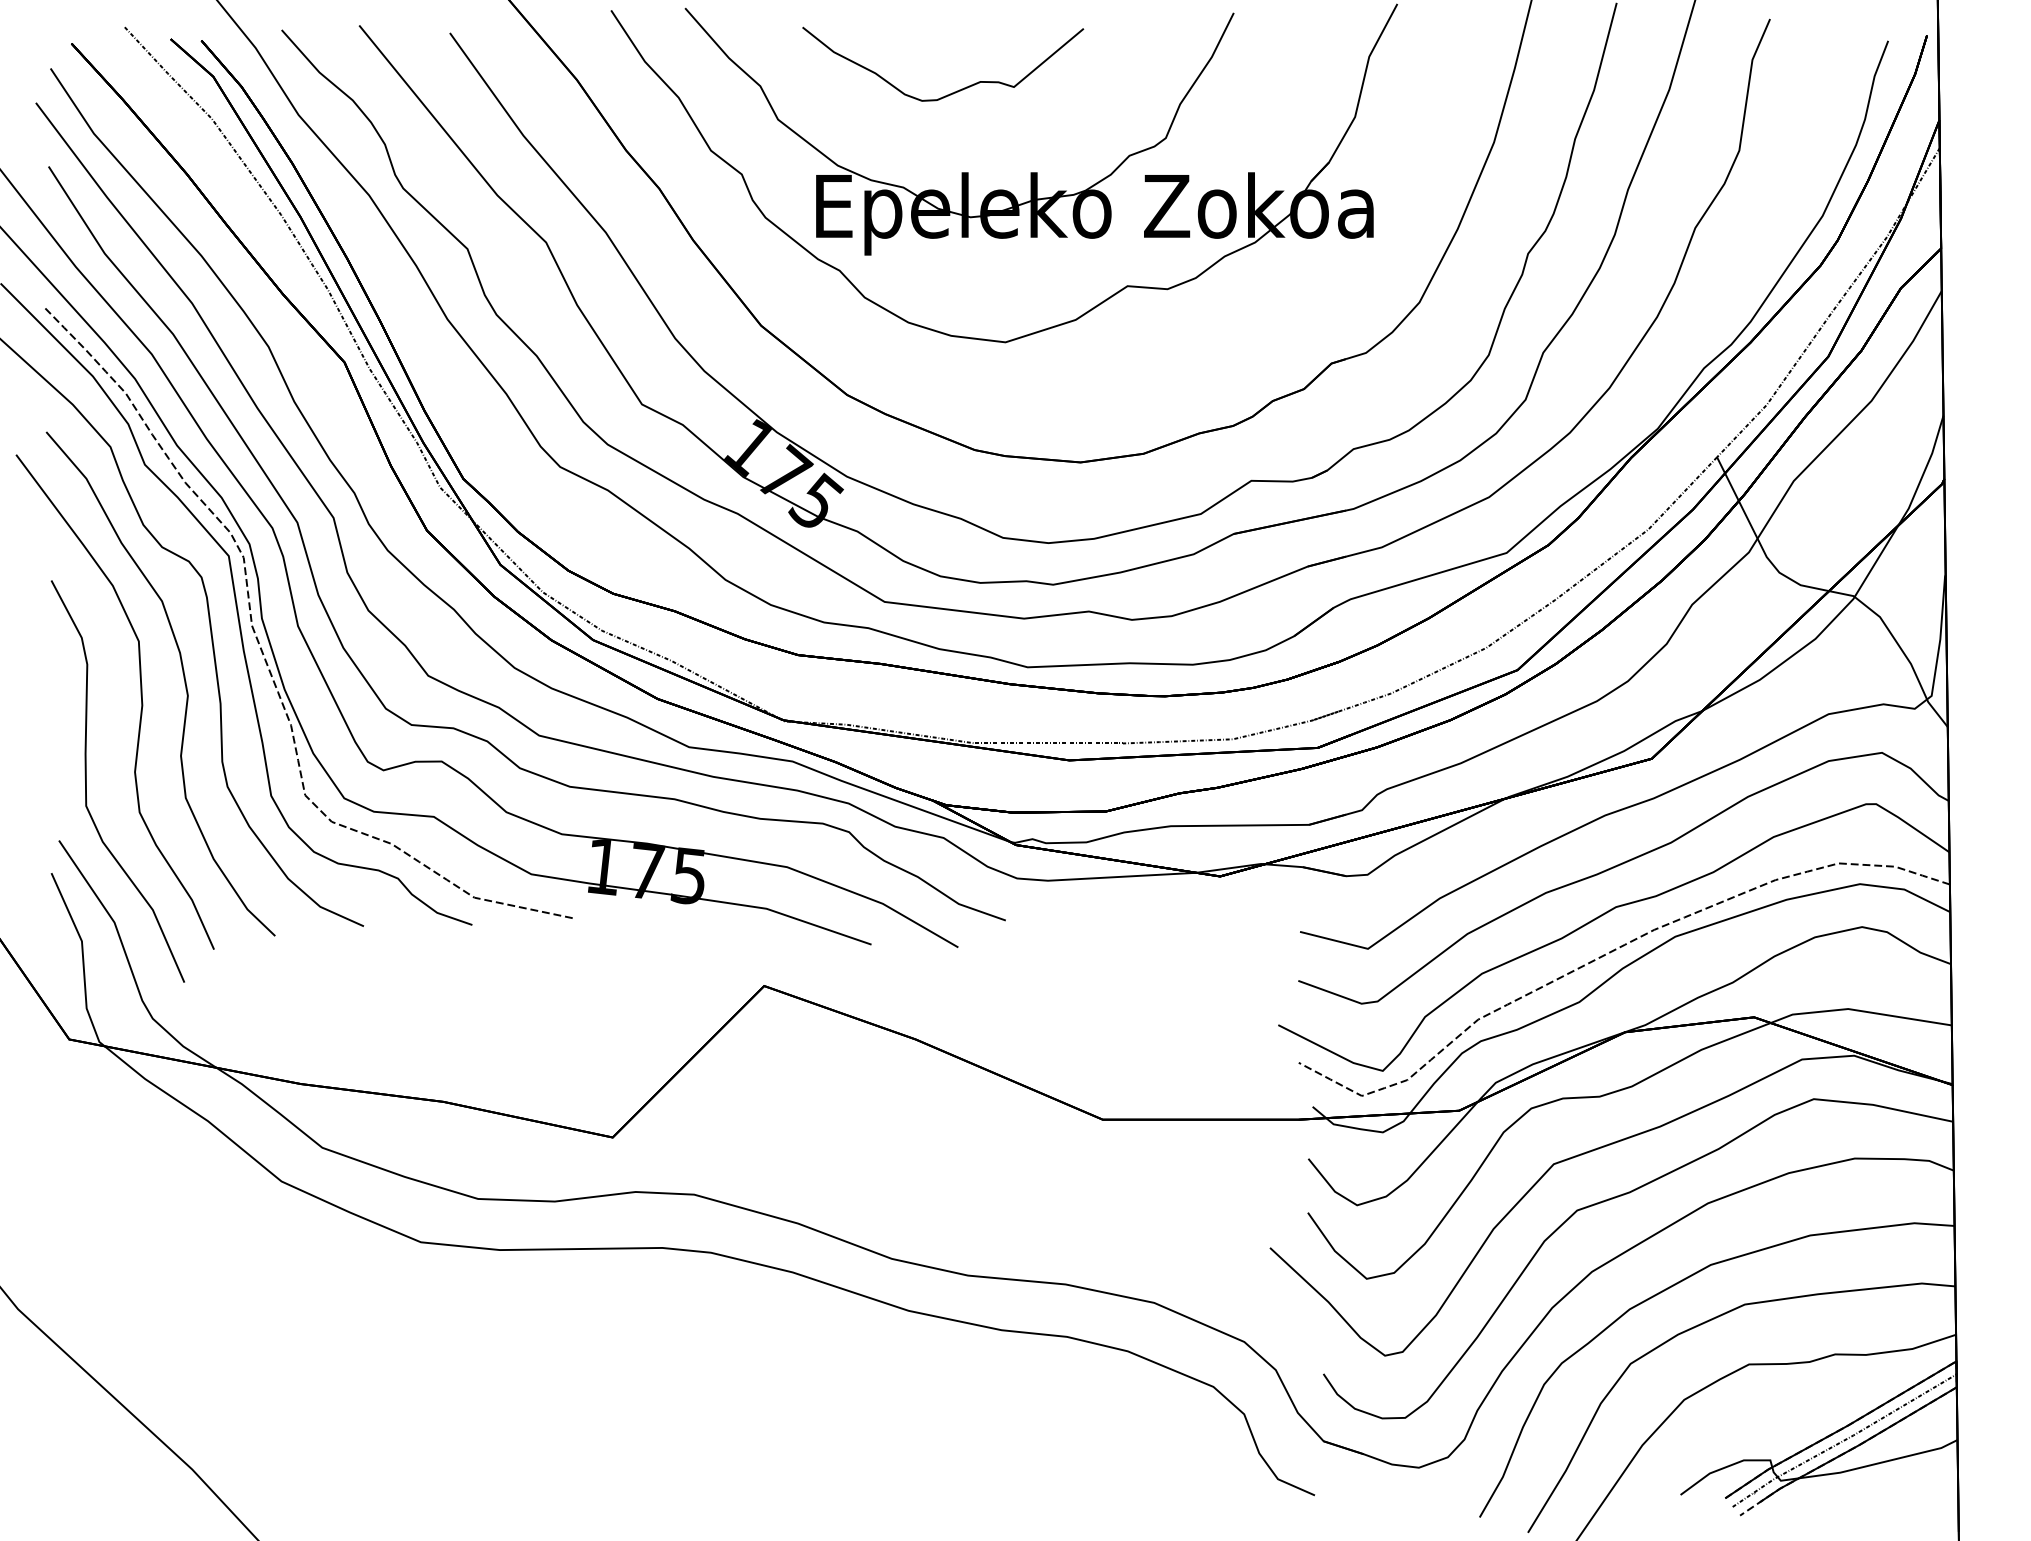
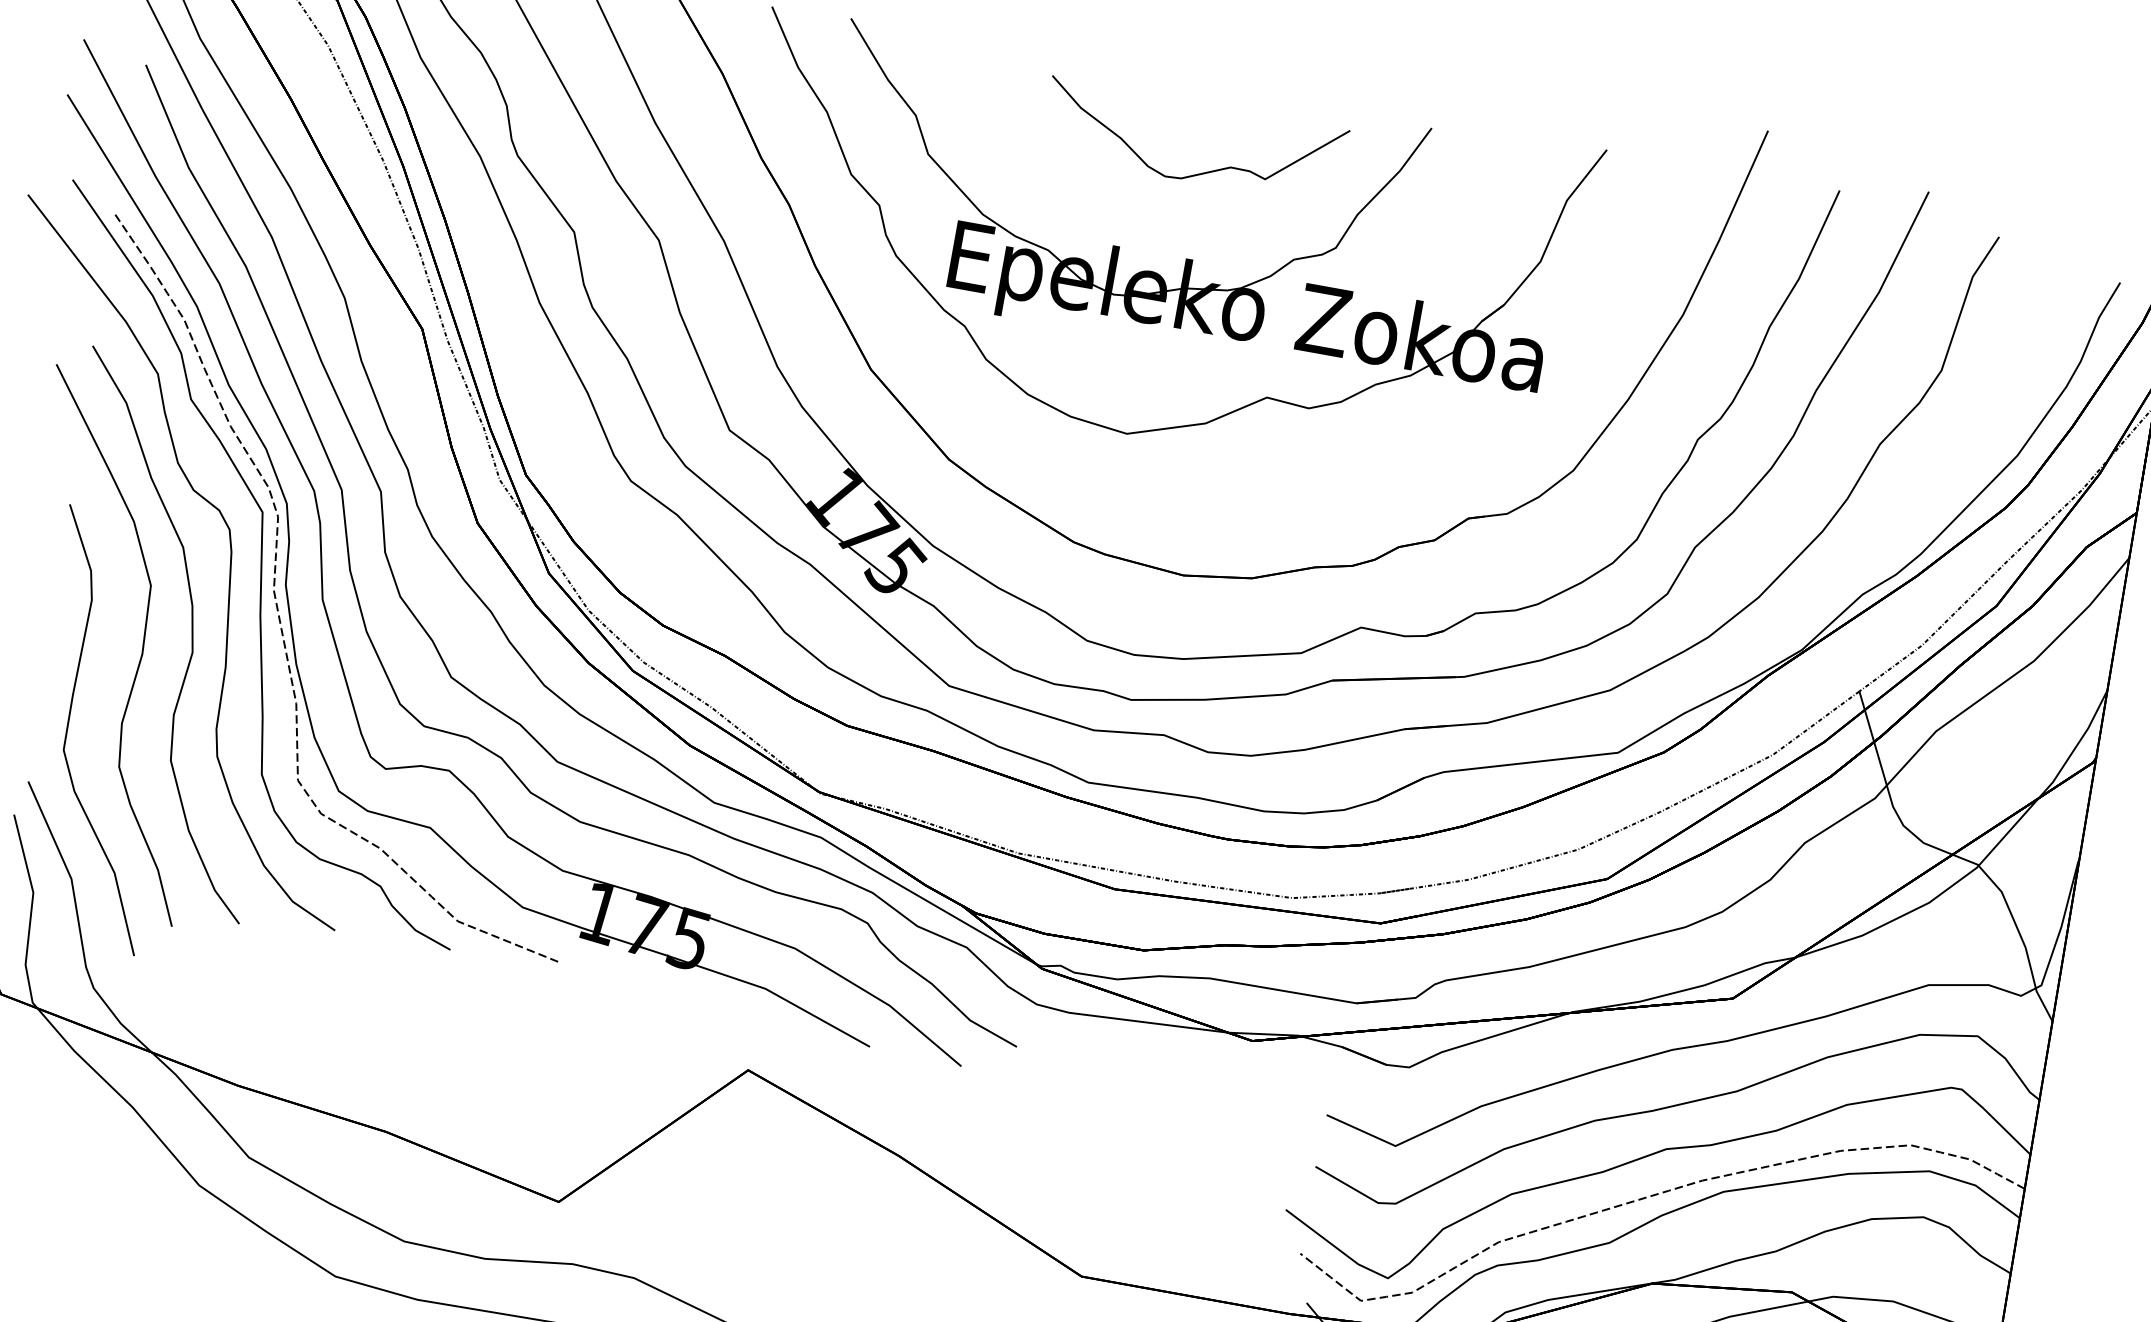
curve: (954, 91) -> (1201, 172), moved

